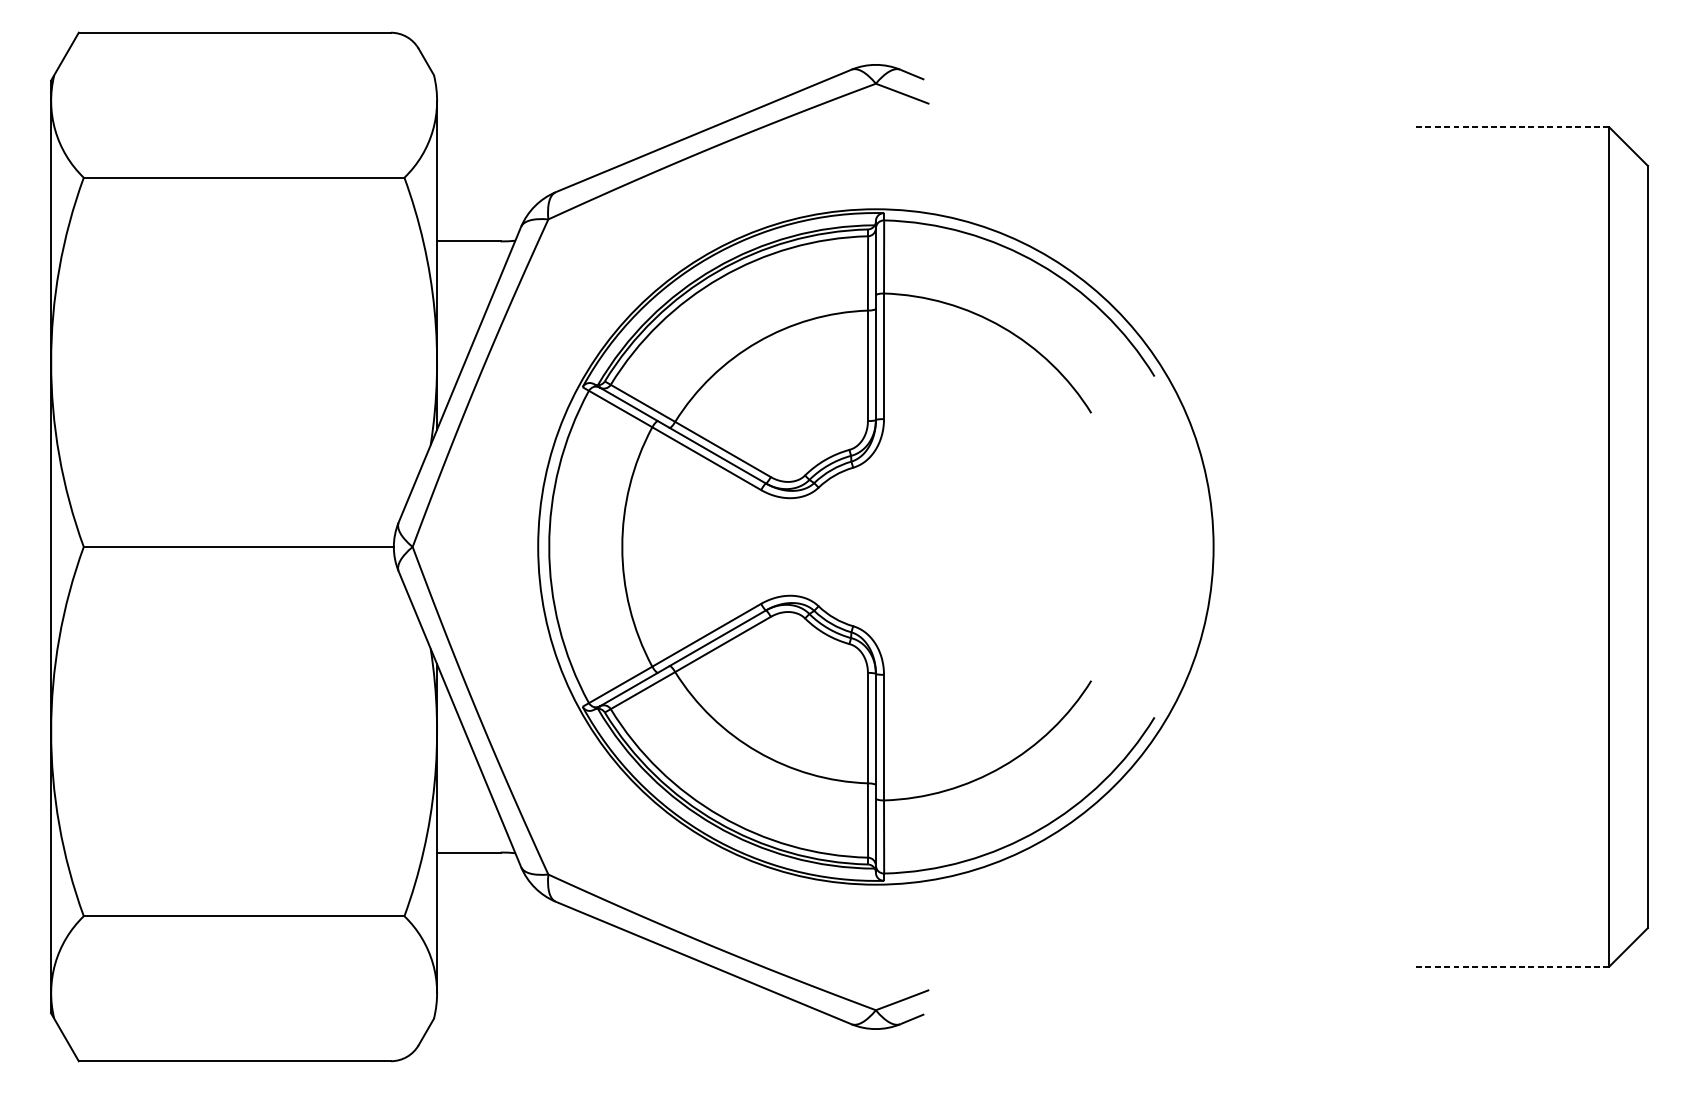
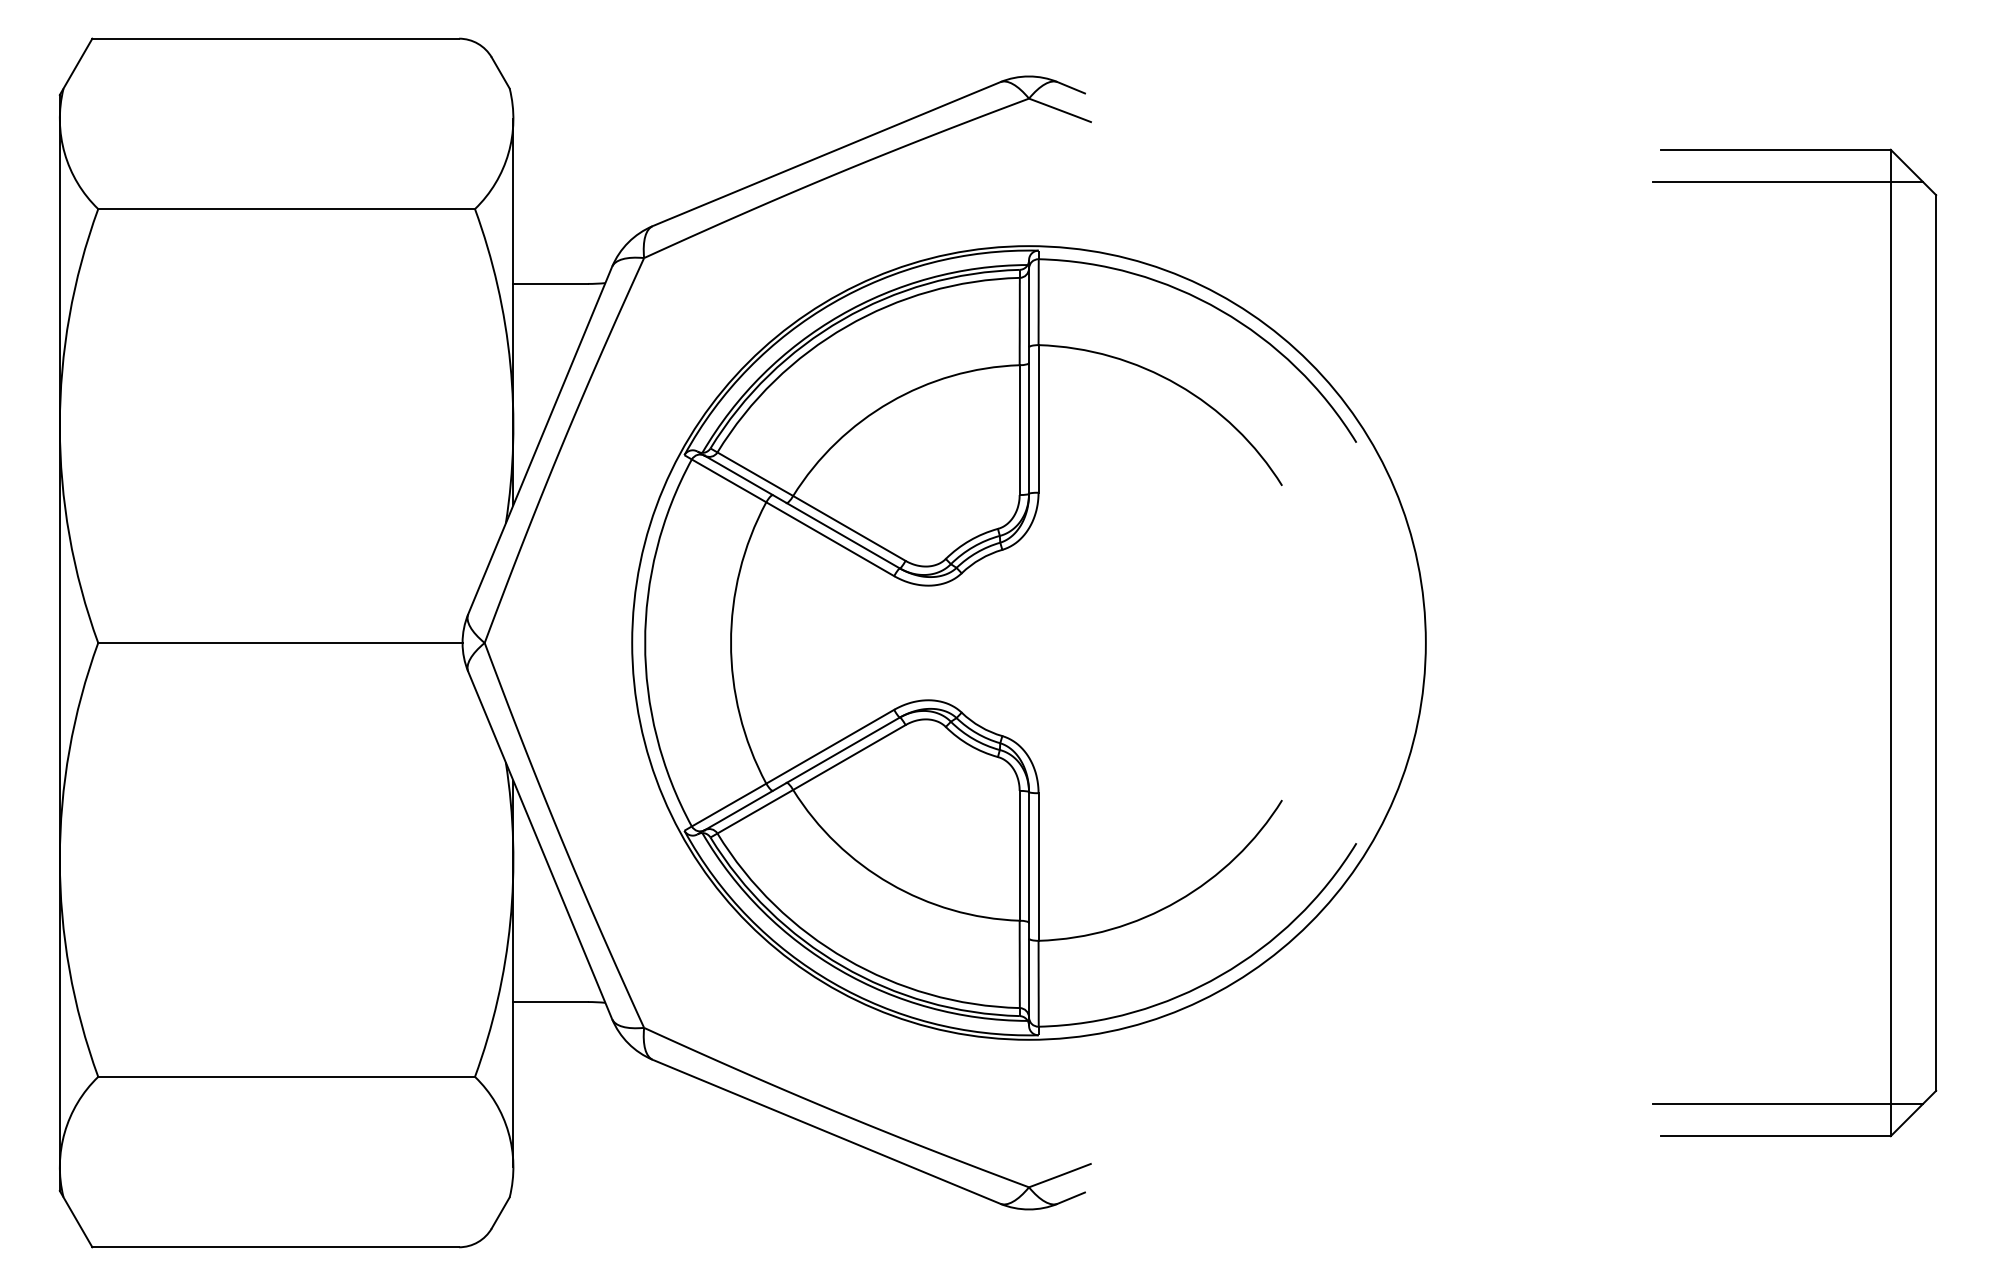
line: (1512, 127) -> (1776, 149), dashed -> solid
line: (1521, 154) -> (1787, 181), added
line: (1521, 939) -> (1787, 1104), added
line: (1512, 966) -> (1776, 1136), dashed -> solid

